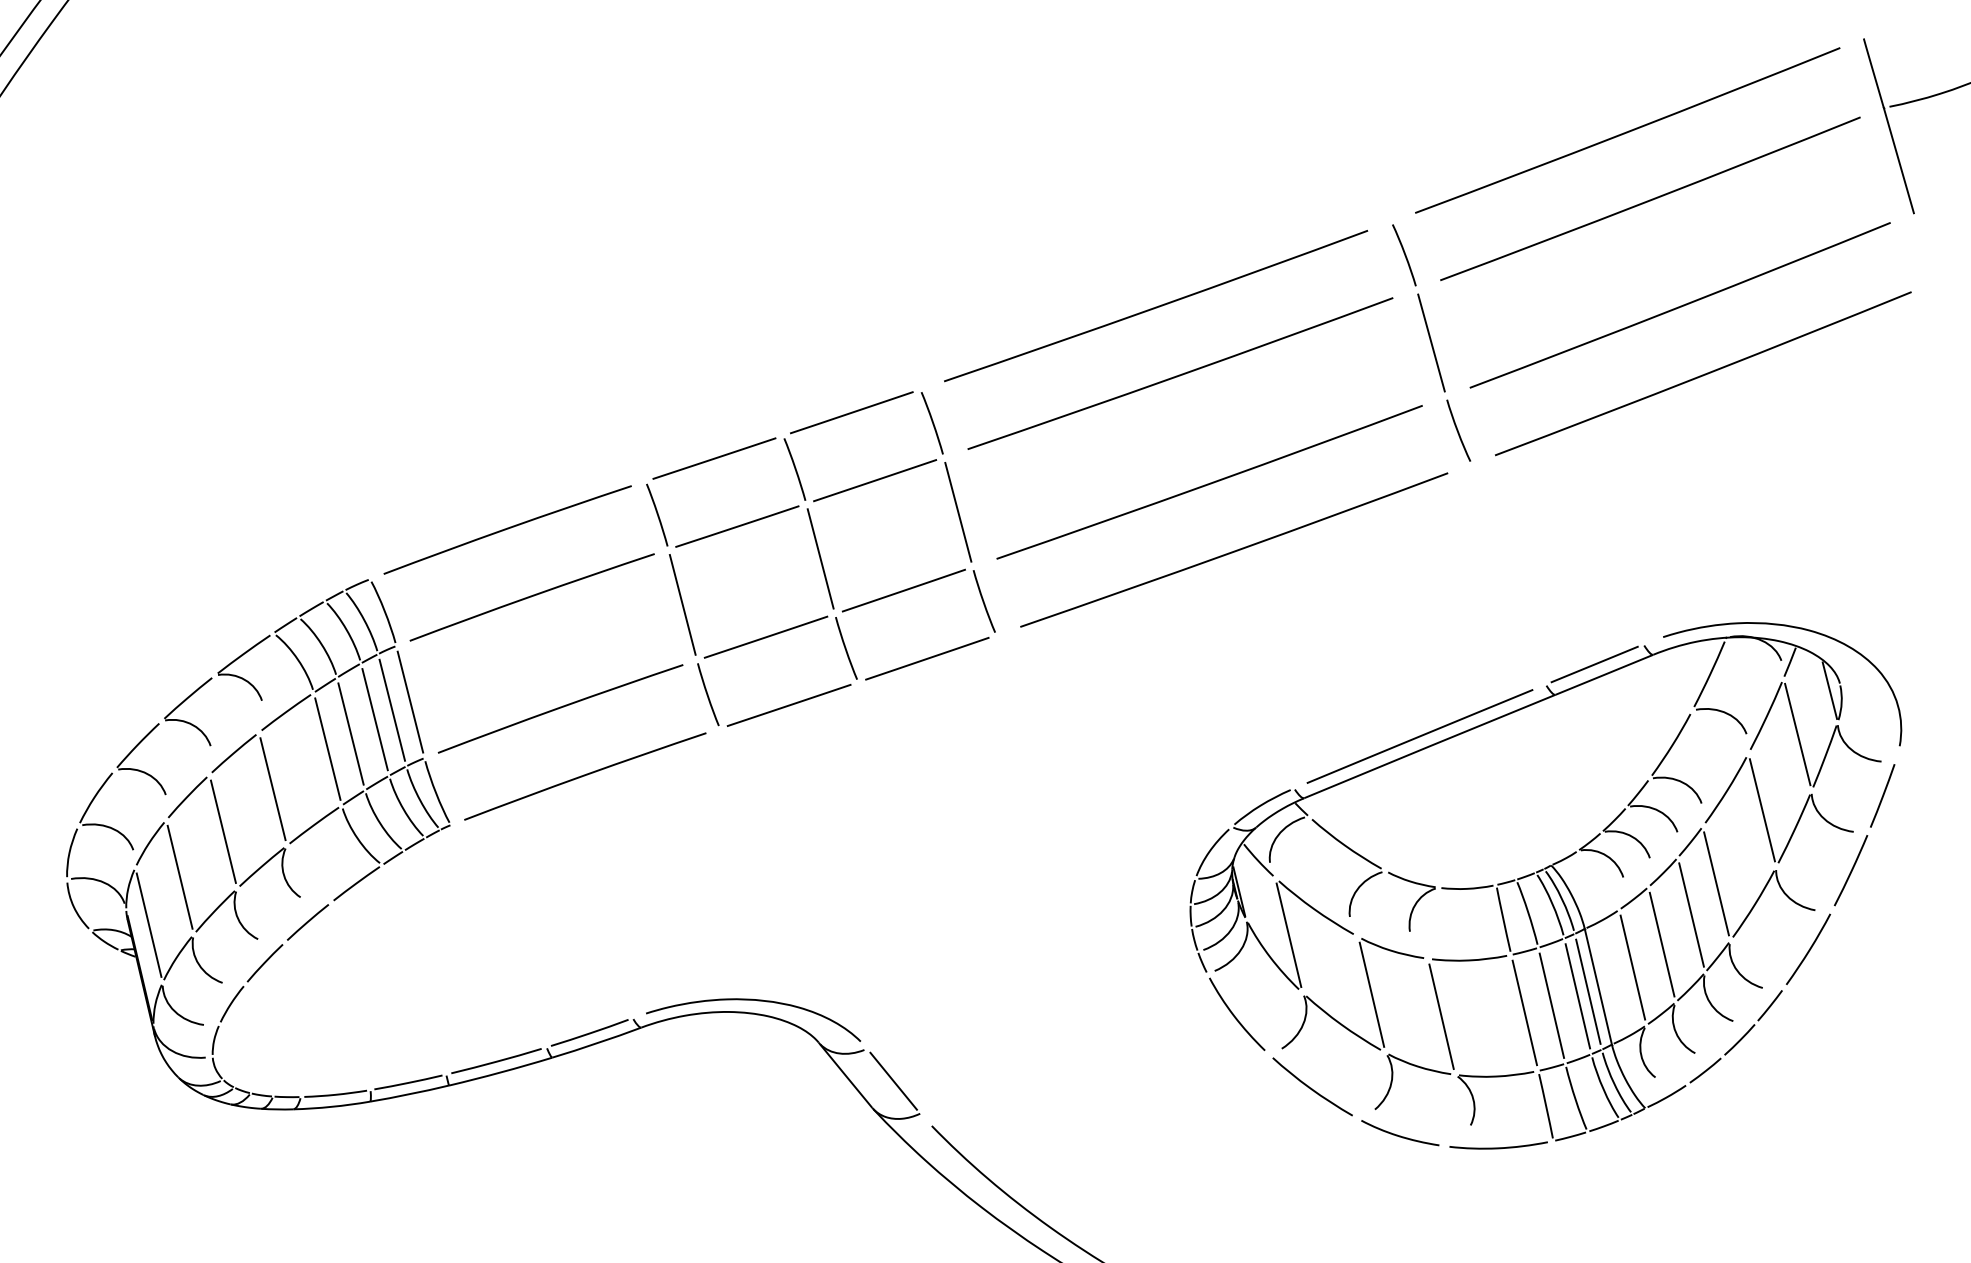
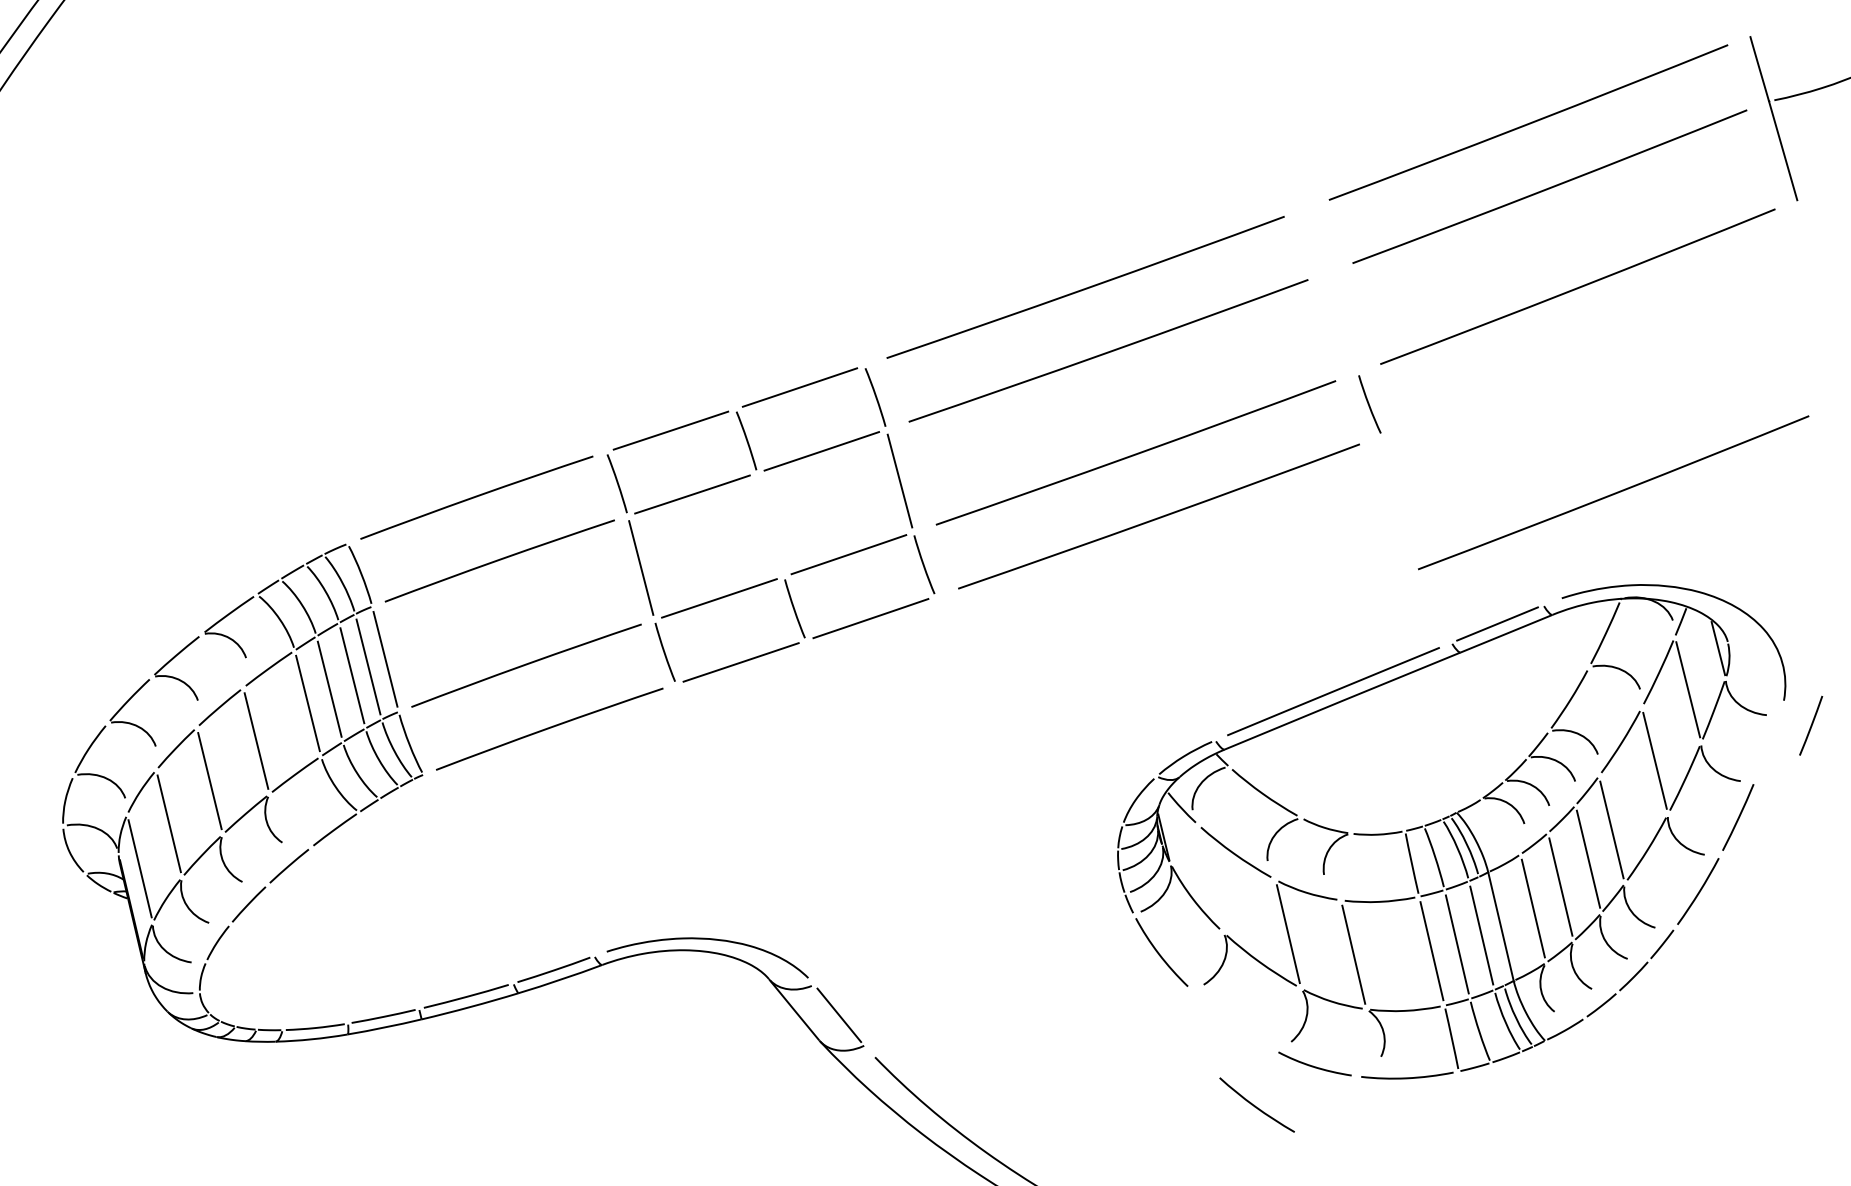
part: (1418, 308) -> (1332, 289), removed
curve: (1704, 373) -> (1614, 492), moved
line: (820, 558) -> (770, 524), removed
line: (1882, 795) -> (1810, 725), moved
line: (1288, 935) -> (1210, 878), removed
line: (1588, 991) -> (1491, 931), removed
curve: (1311, 1087) -> (1256, 1105), moved

